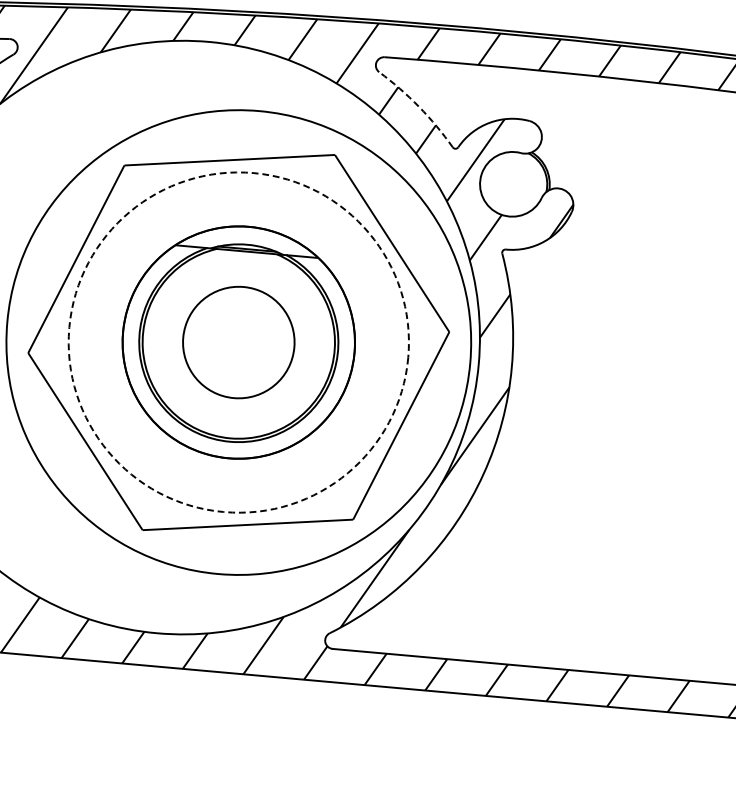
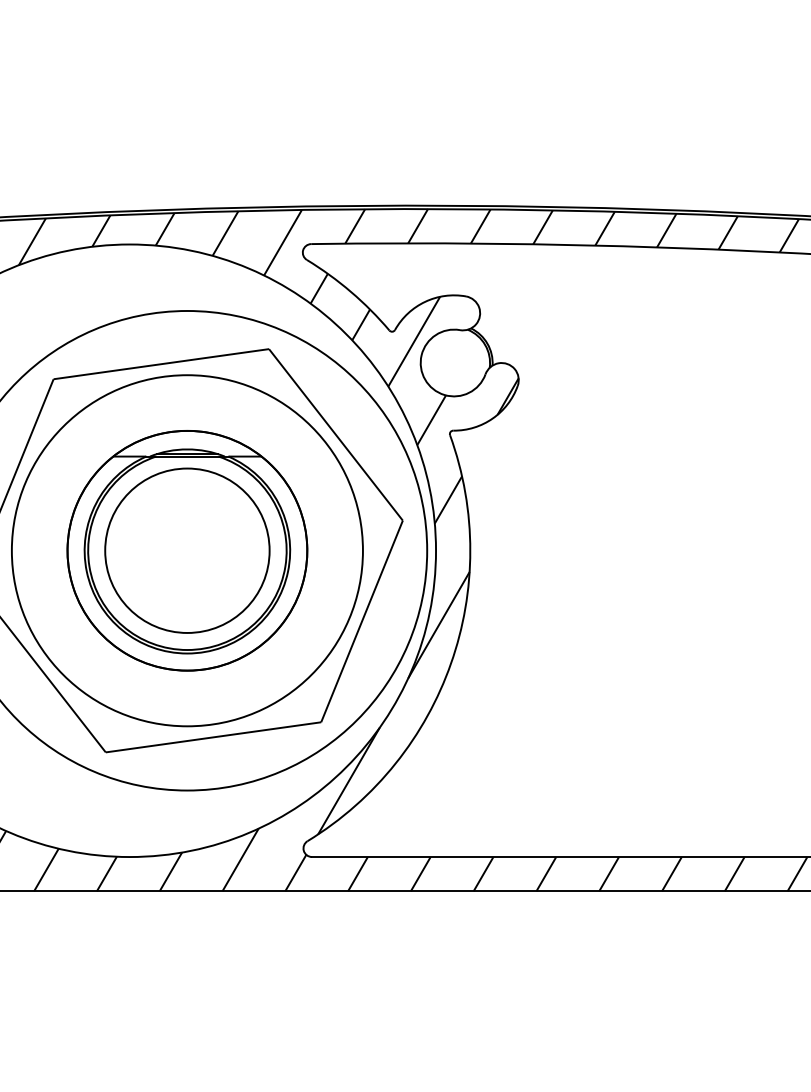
arc: (419, 106) -> (351, 291), dashed -> solid
circle: (237, 342) -> (186, 550), dashed -> solid
circle: (238, 342) -> (187, 550), size x1.43

